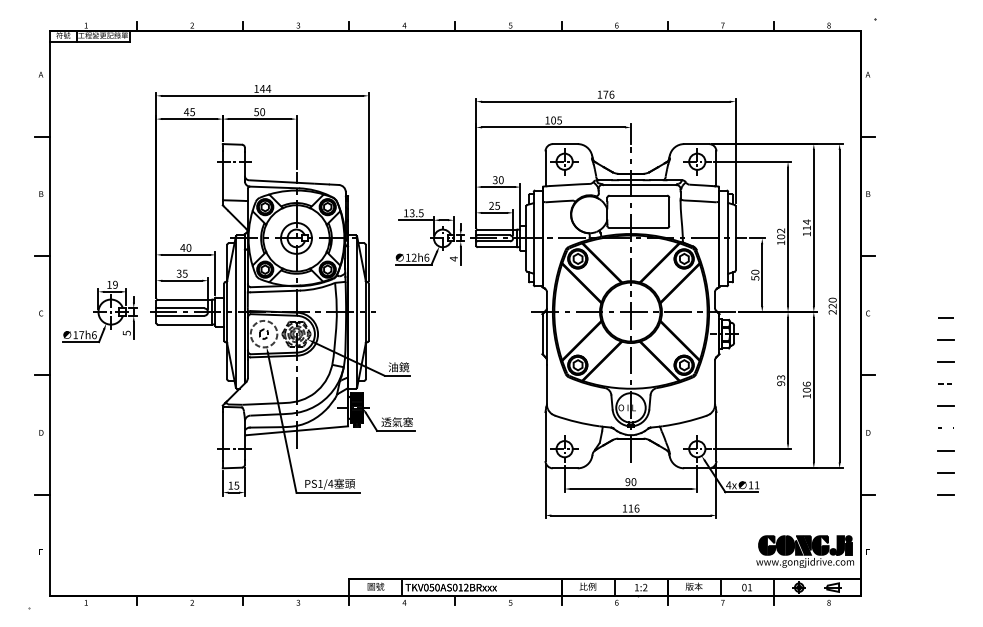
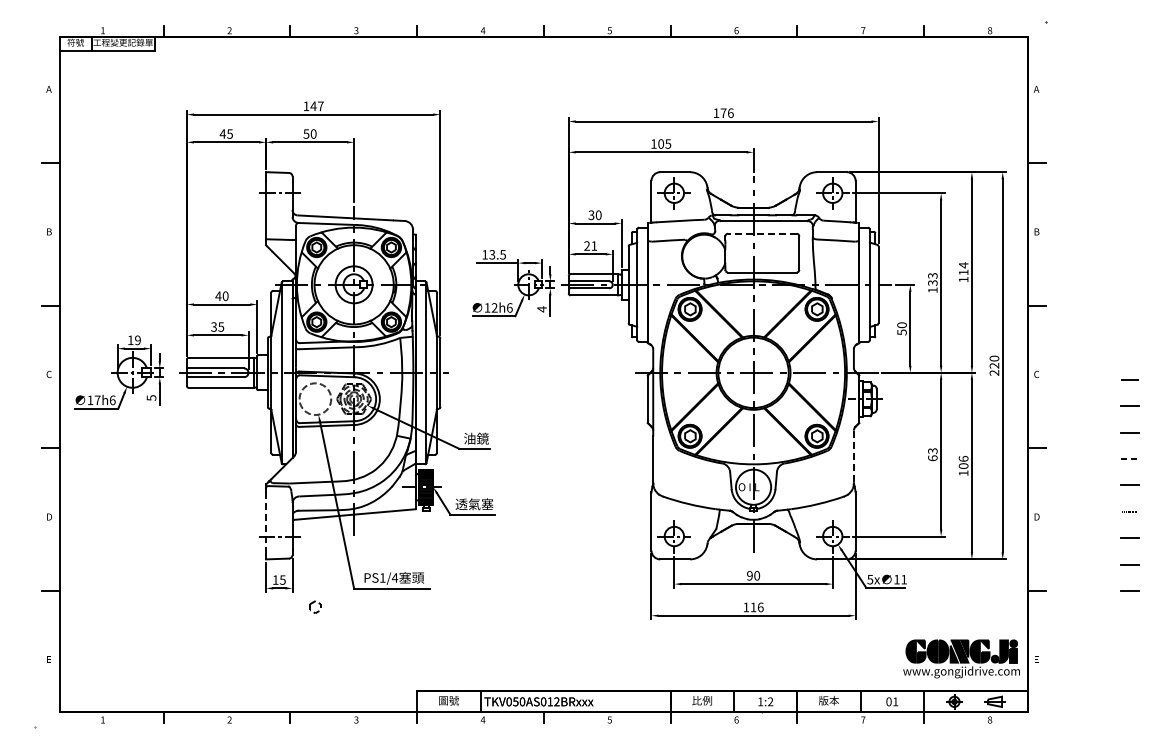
text: (268, 89) -> (320, 106), 144 -> 147
line: (637, 195) -> (761, 233), solid -> dashed
text: (497, 205) -> (594, 245), 25 -> 21
text: (780, 233) -> (932, 279), 102 -> 133
part: (264, 333) -> (315, 606), moved
line: (714, 383) -> (853, 457), solid -> dashed
text: (780, 383) -> (932, 458), 93 -> 63
line: (223, 436) -> (266, 521), solid -> dashed
text: (728, 485) -> (870, 579), 4x -> 5x

